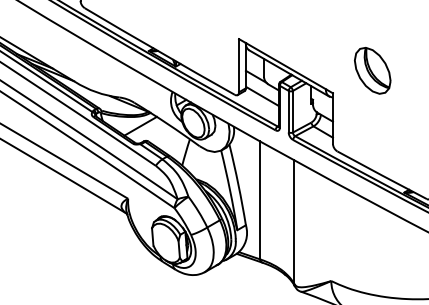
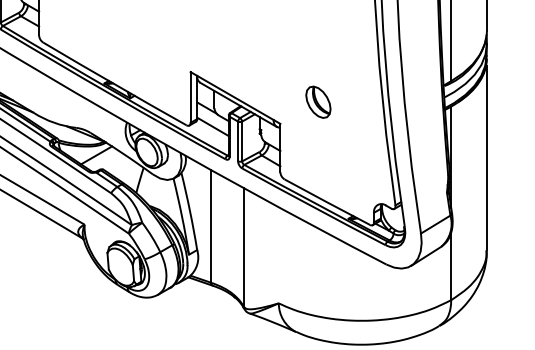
part: (372, 69) -> (318, 101), size x0.71

